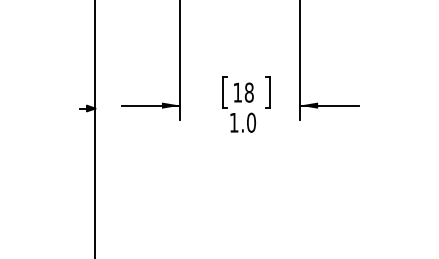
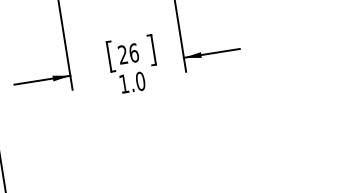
text: (243, 92) -> (128, 53), 18 -> 26

